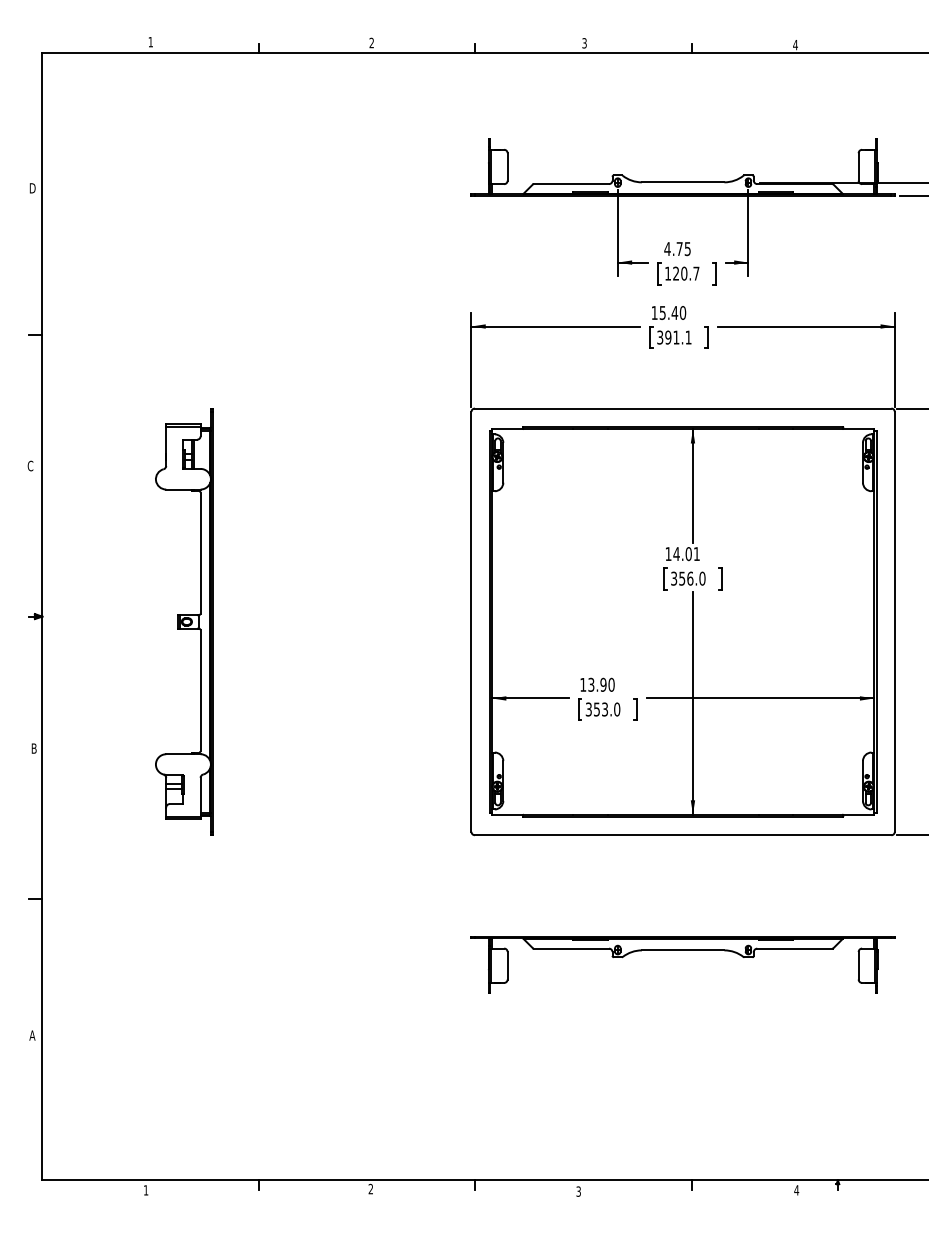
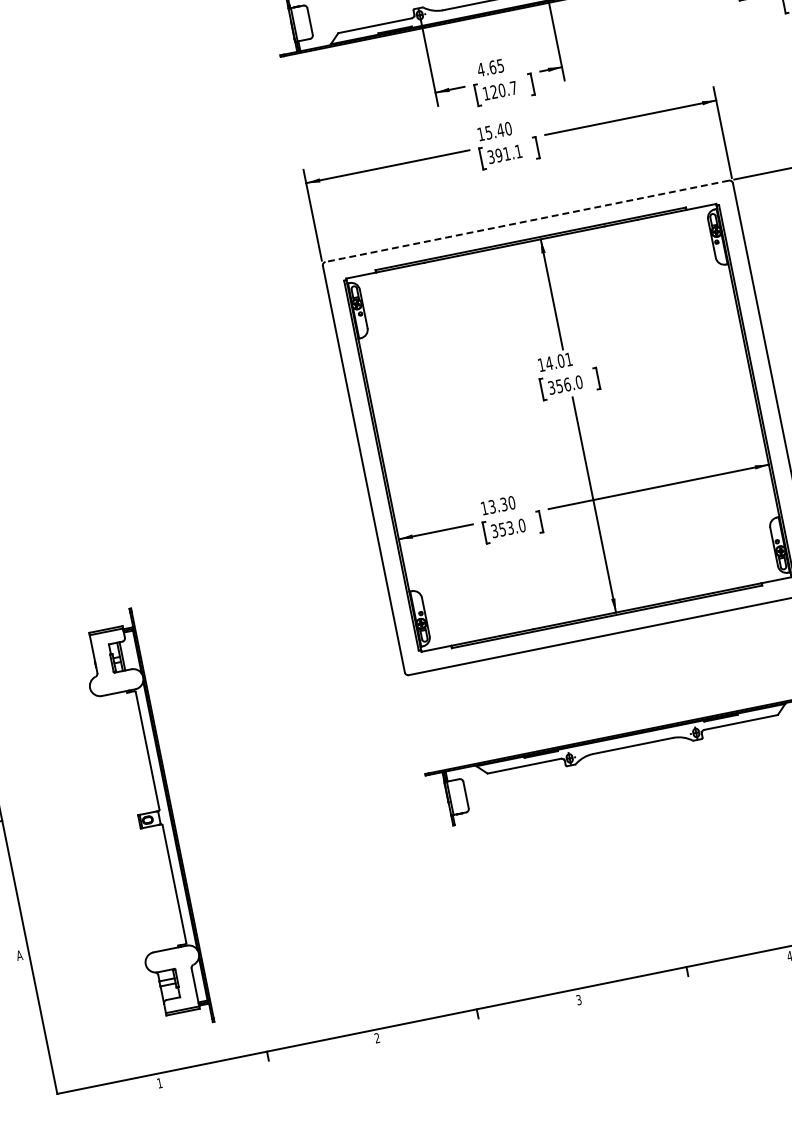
text: (679, 249) -> (492, 67), 4.75 -> 4.65
line: (682, 408) -> (526, 221), solid -> dashed
part: (184, 621) -> (145, 820), moved
text: (603, 684) -> (504, 504), 13.90 -> 13.30

